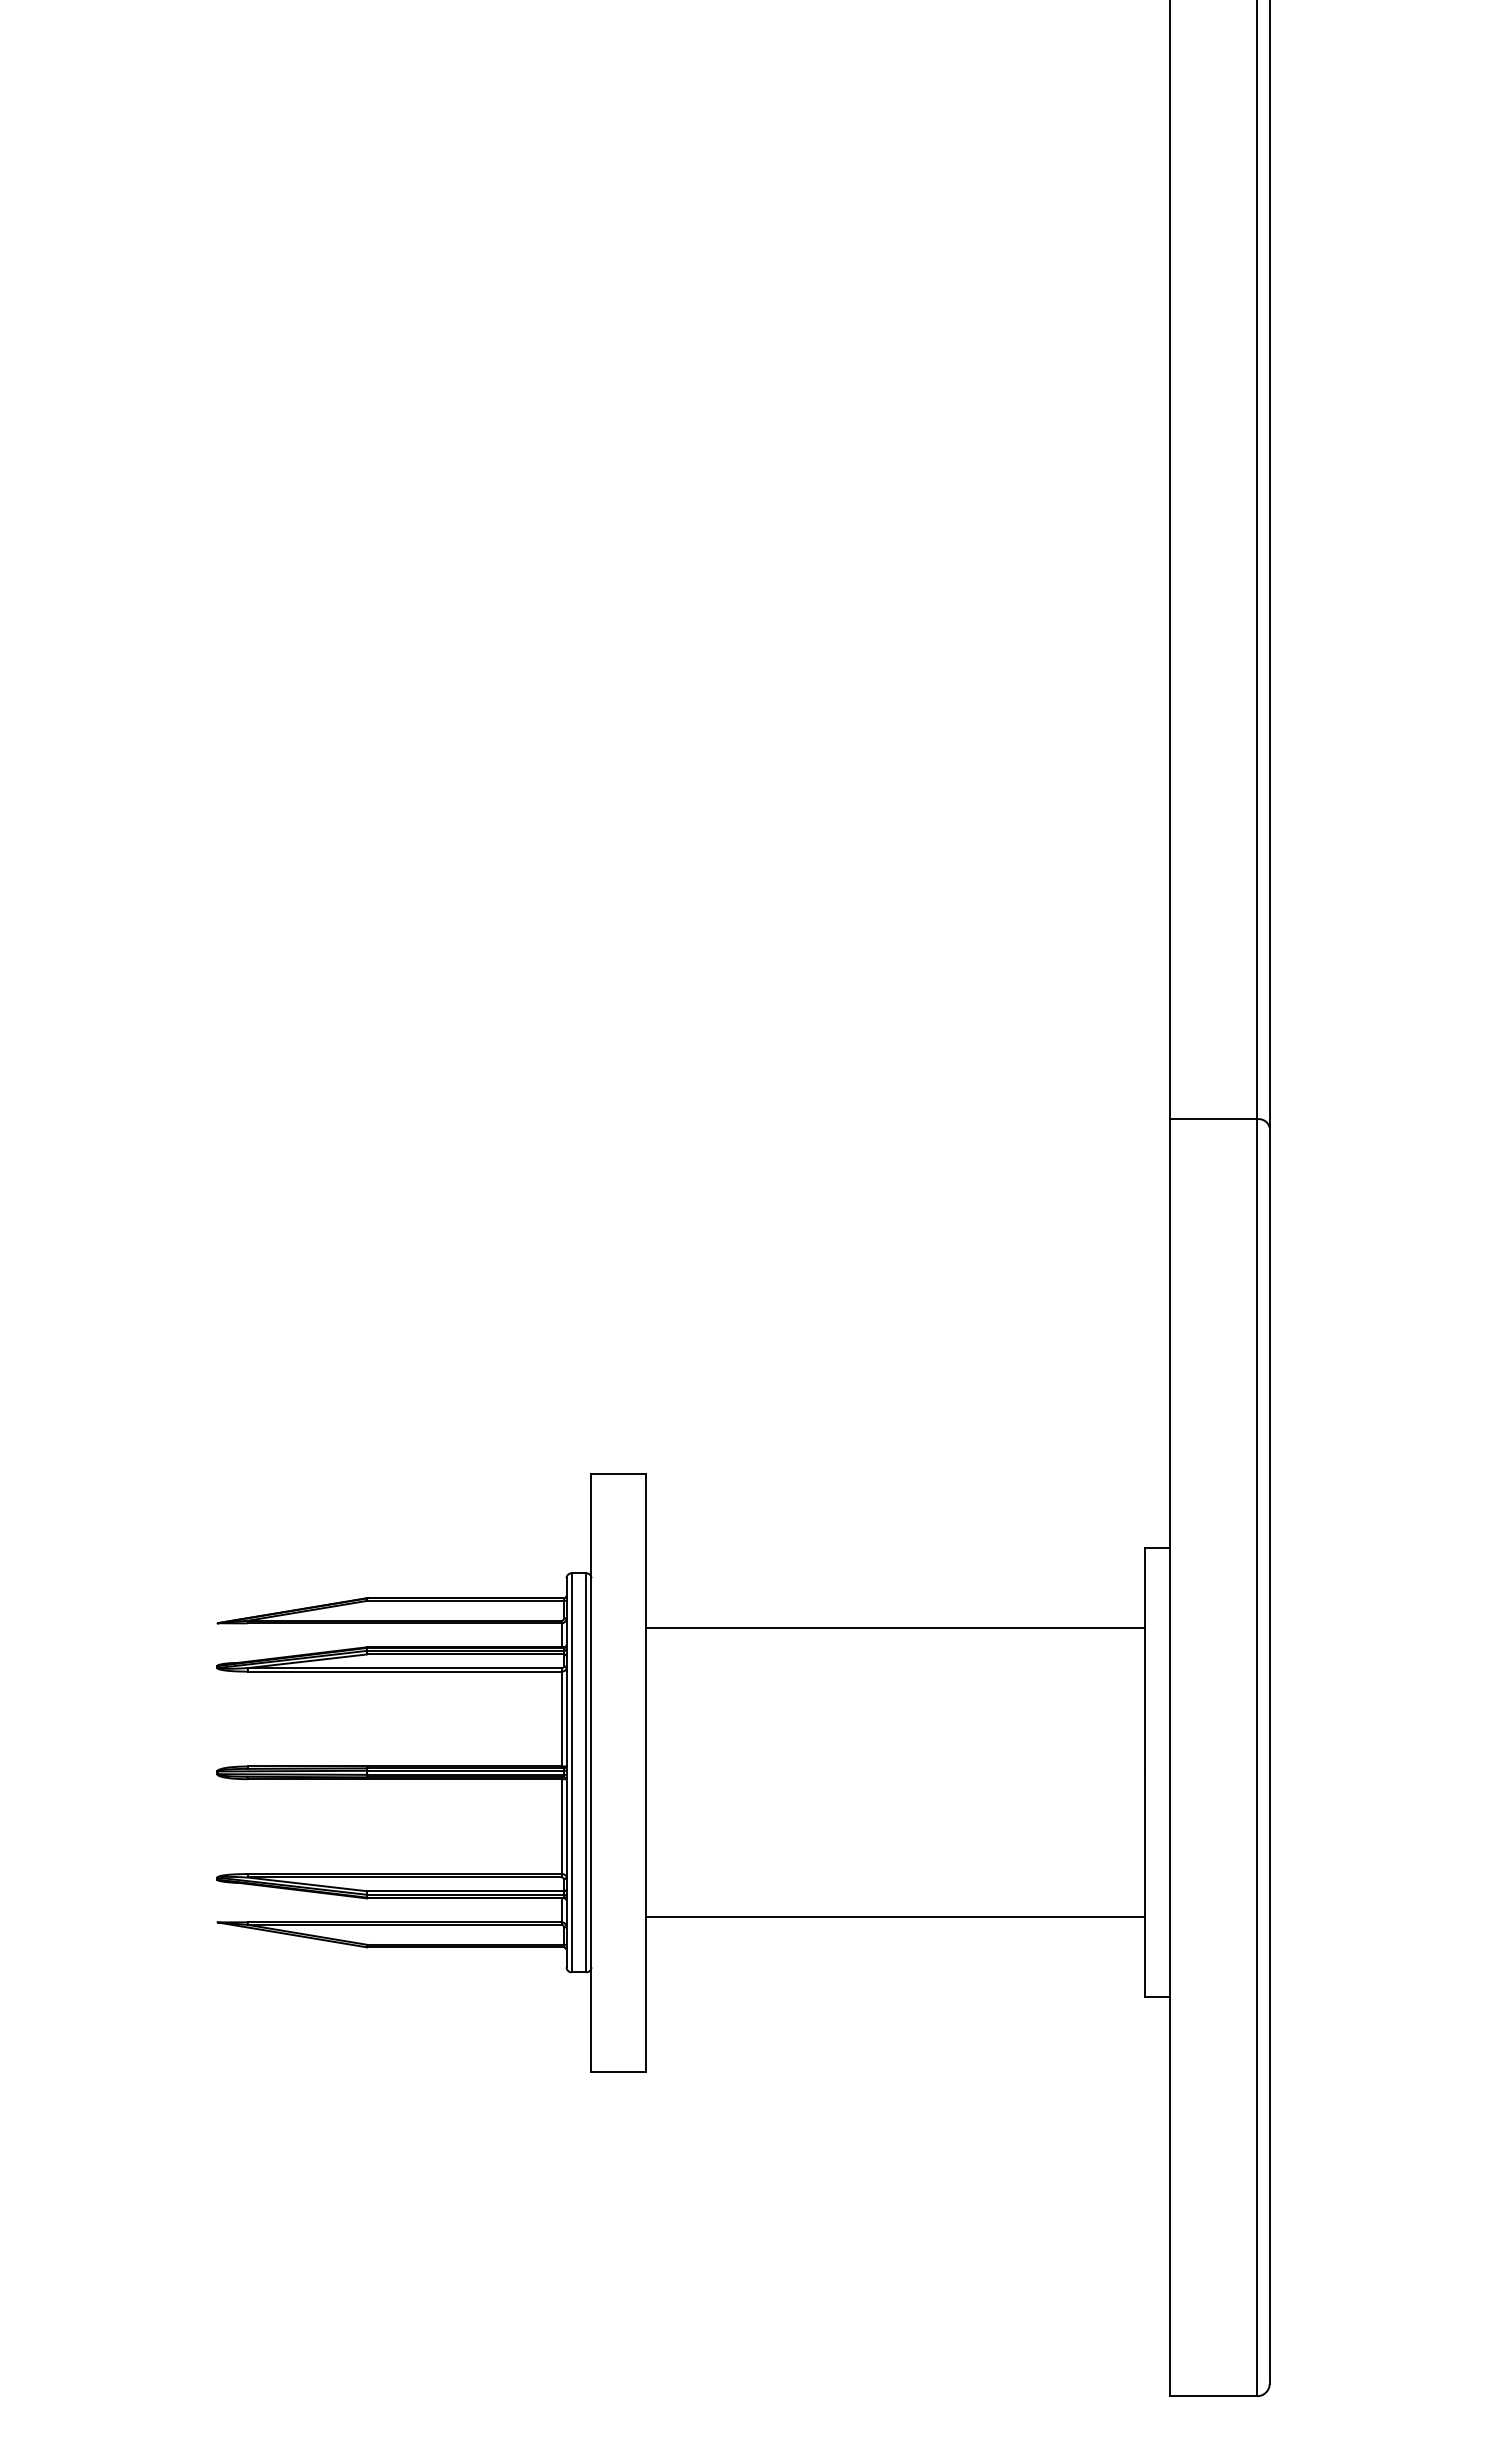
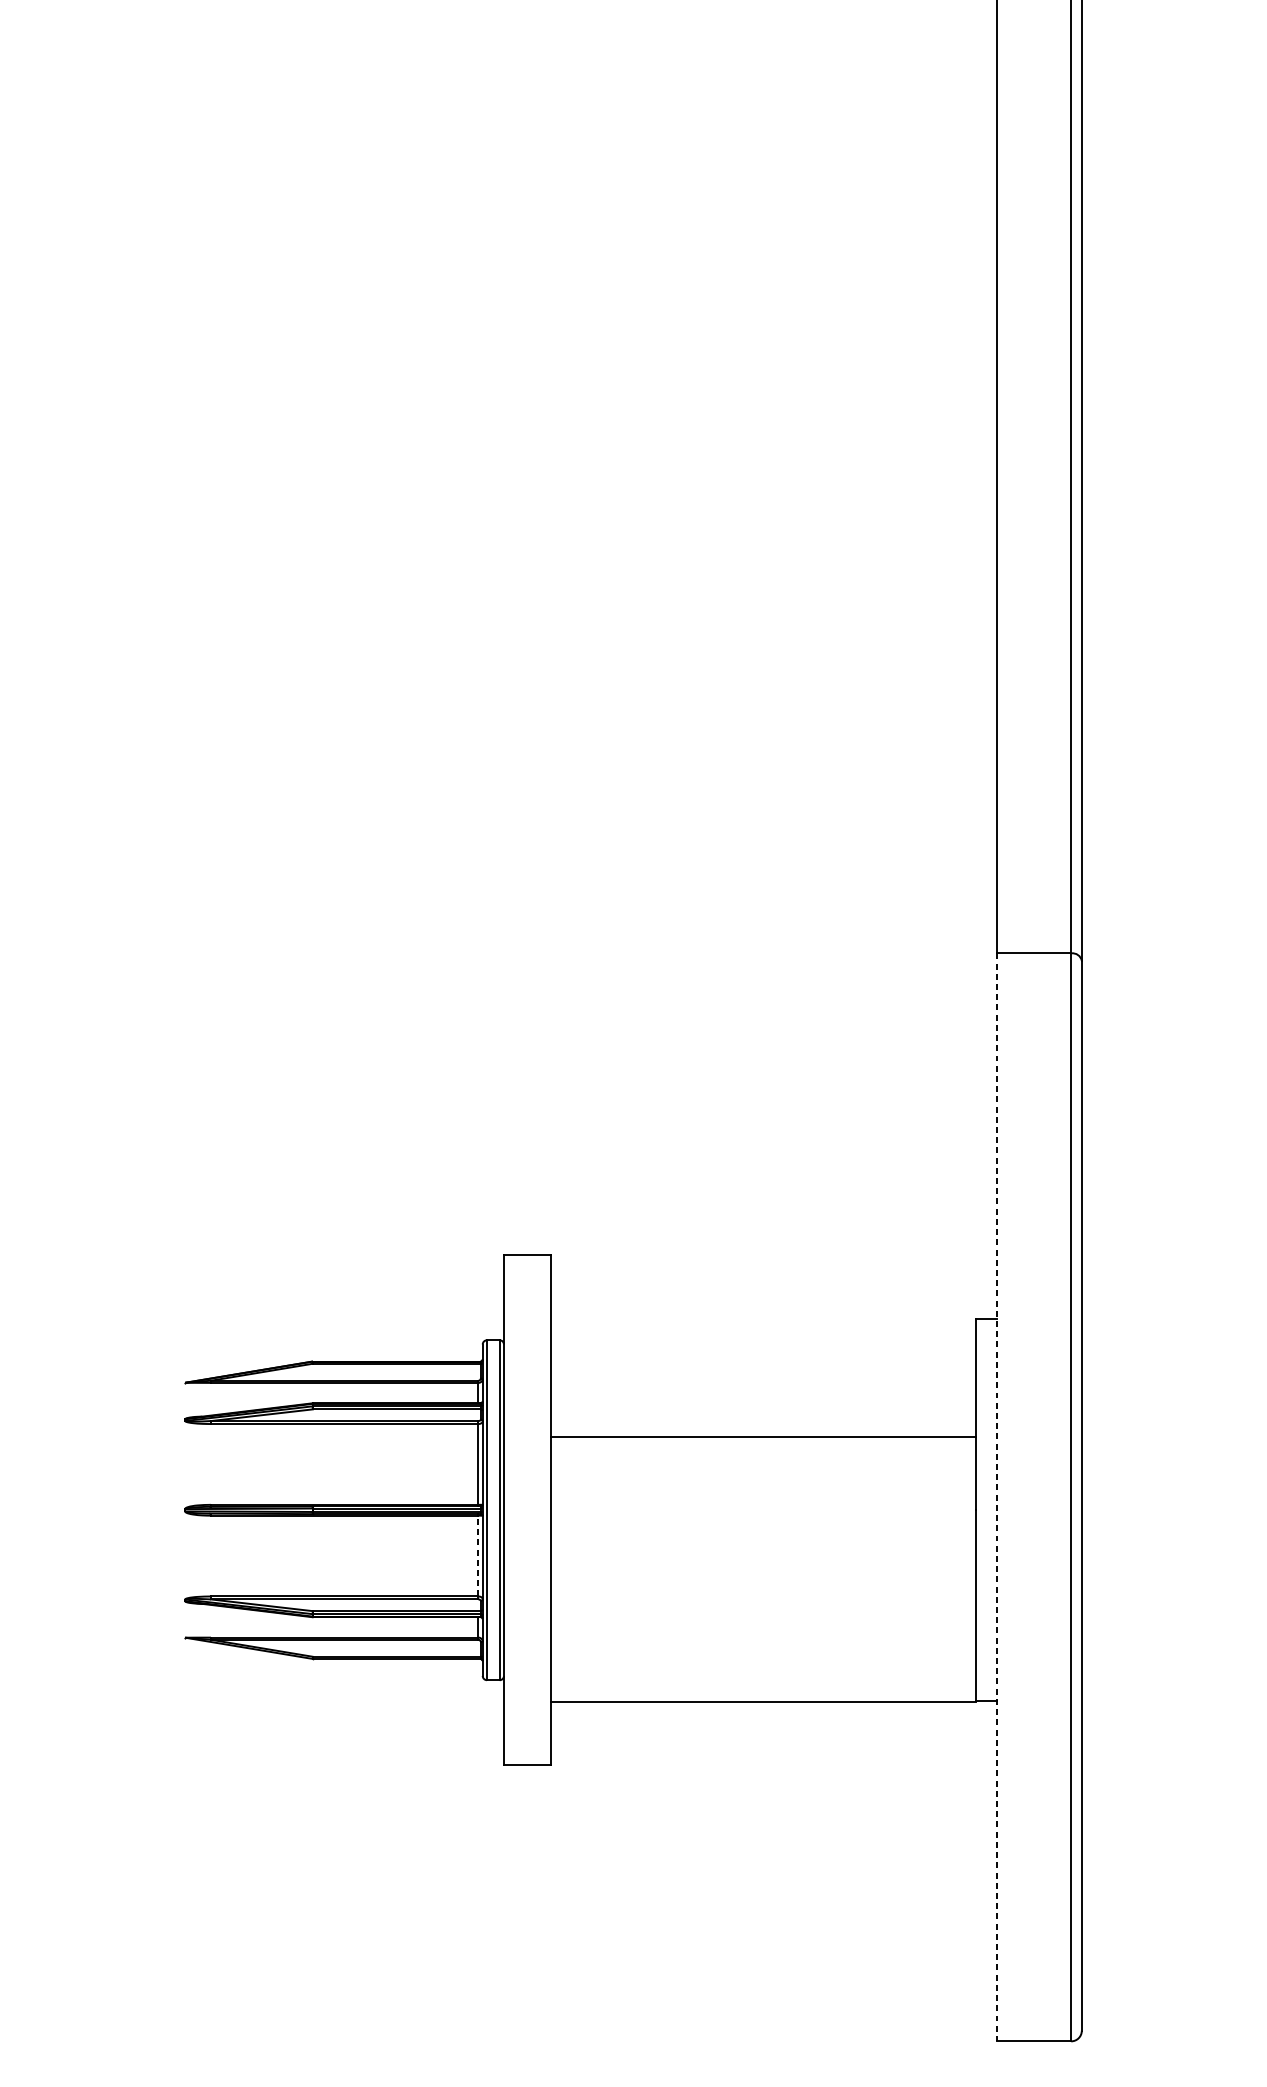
line: (895, 1628) -> (763, 1437), moved
line: (1169, 1758) -> (996, 1498), solid -> dashed
line: (561, 1826) -> (478, 1555), solid -> dashed
line: (895, 1917) -> (763, 1702), moved

